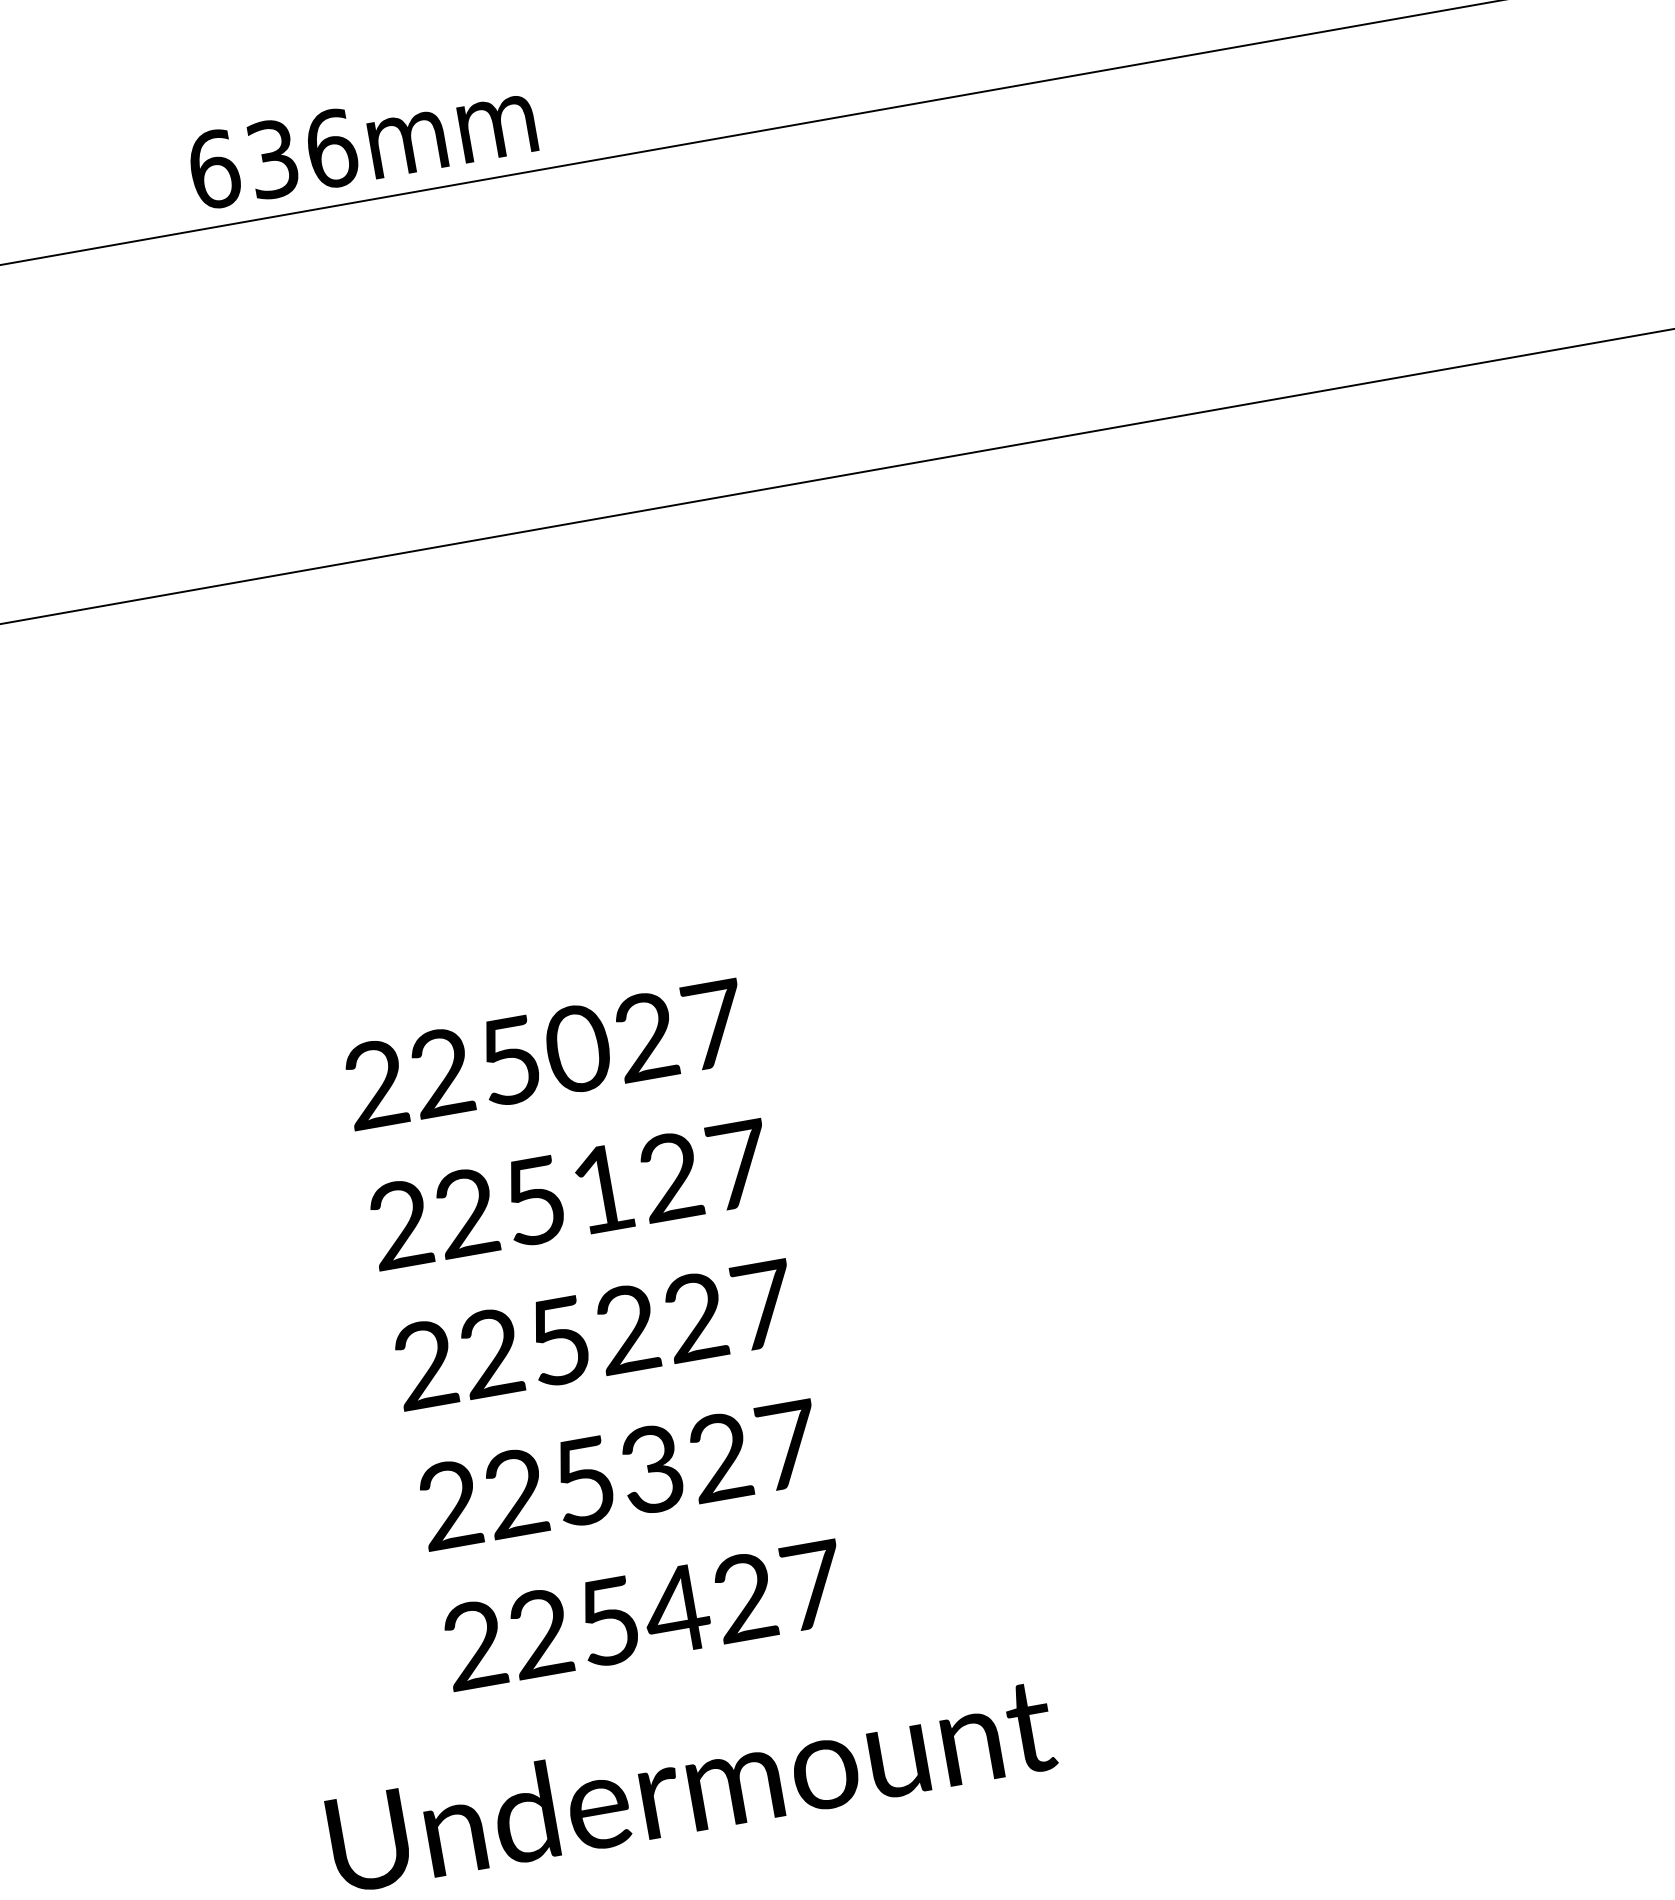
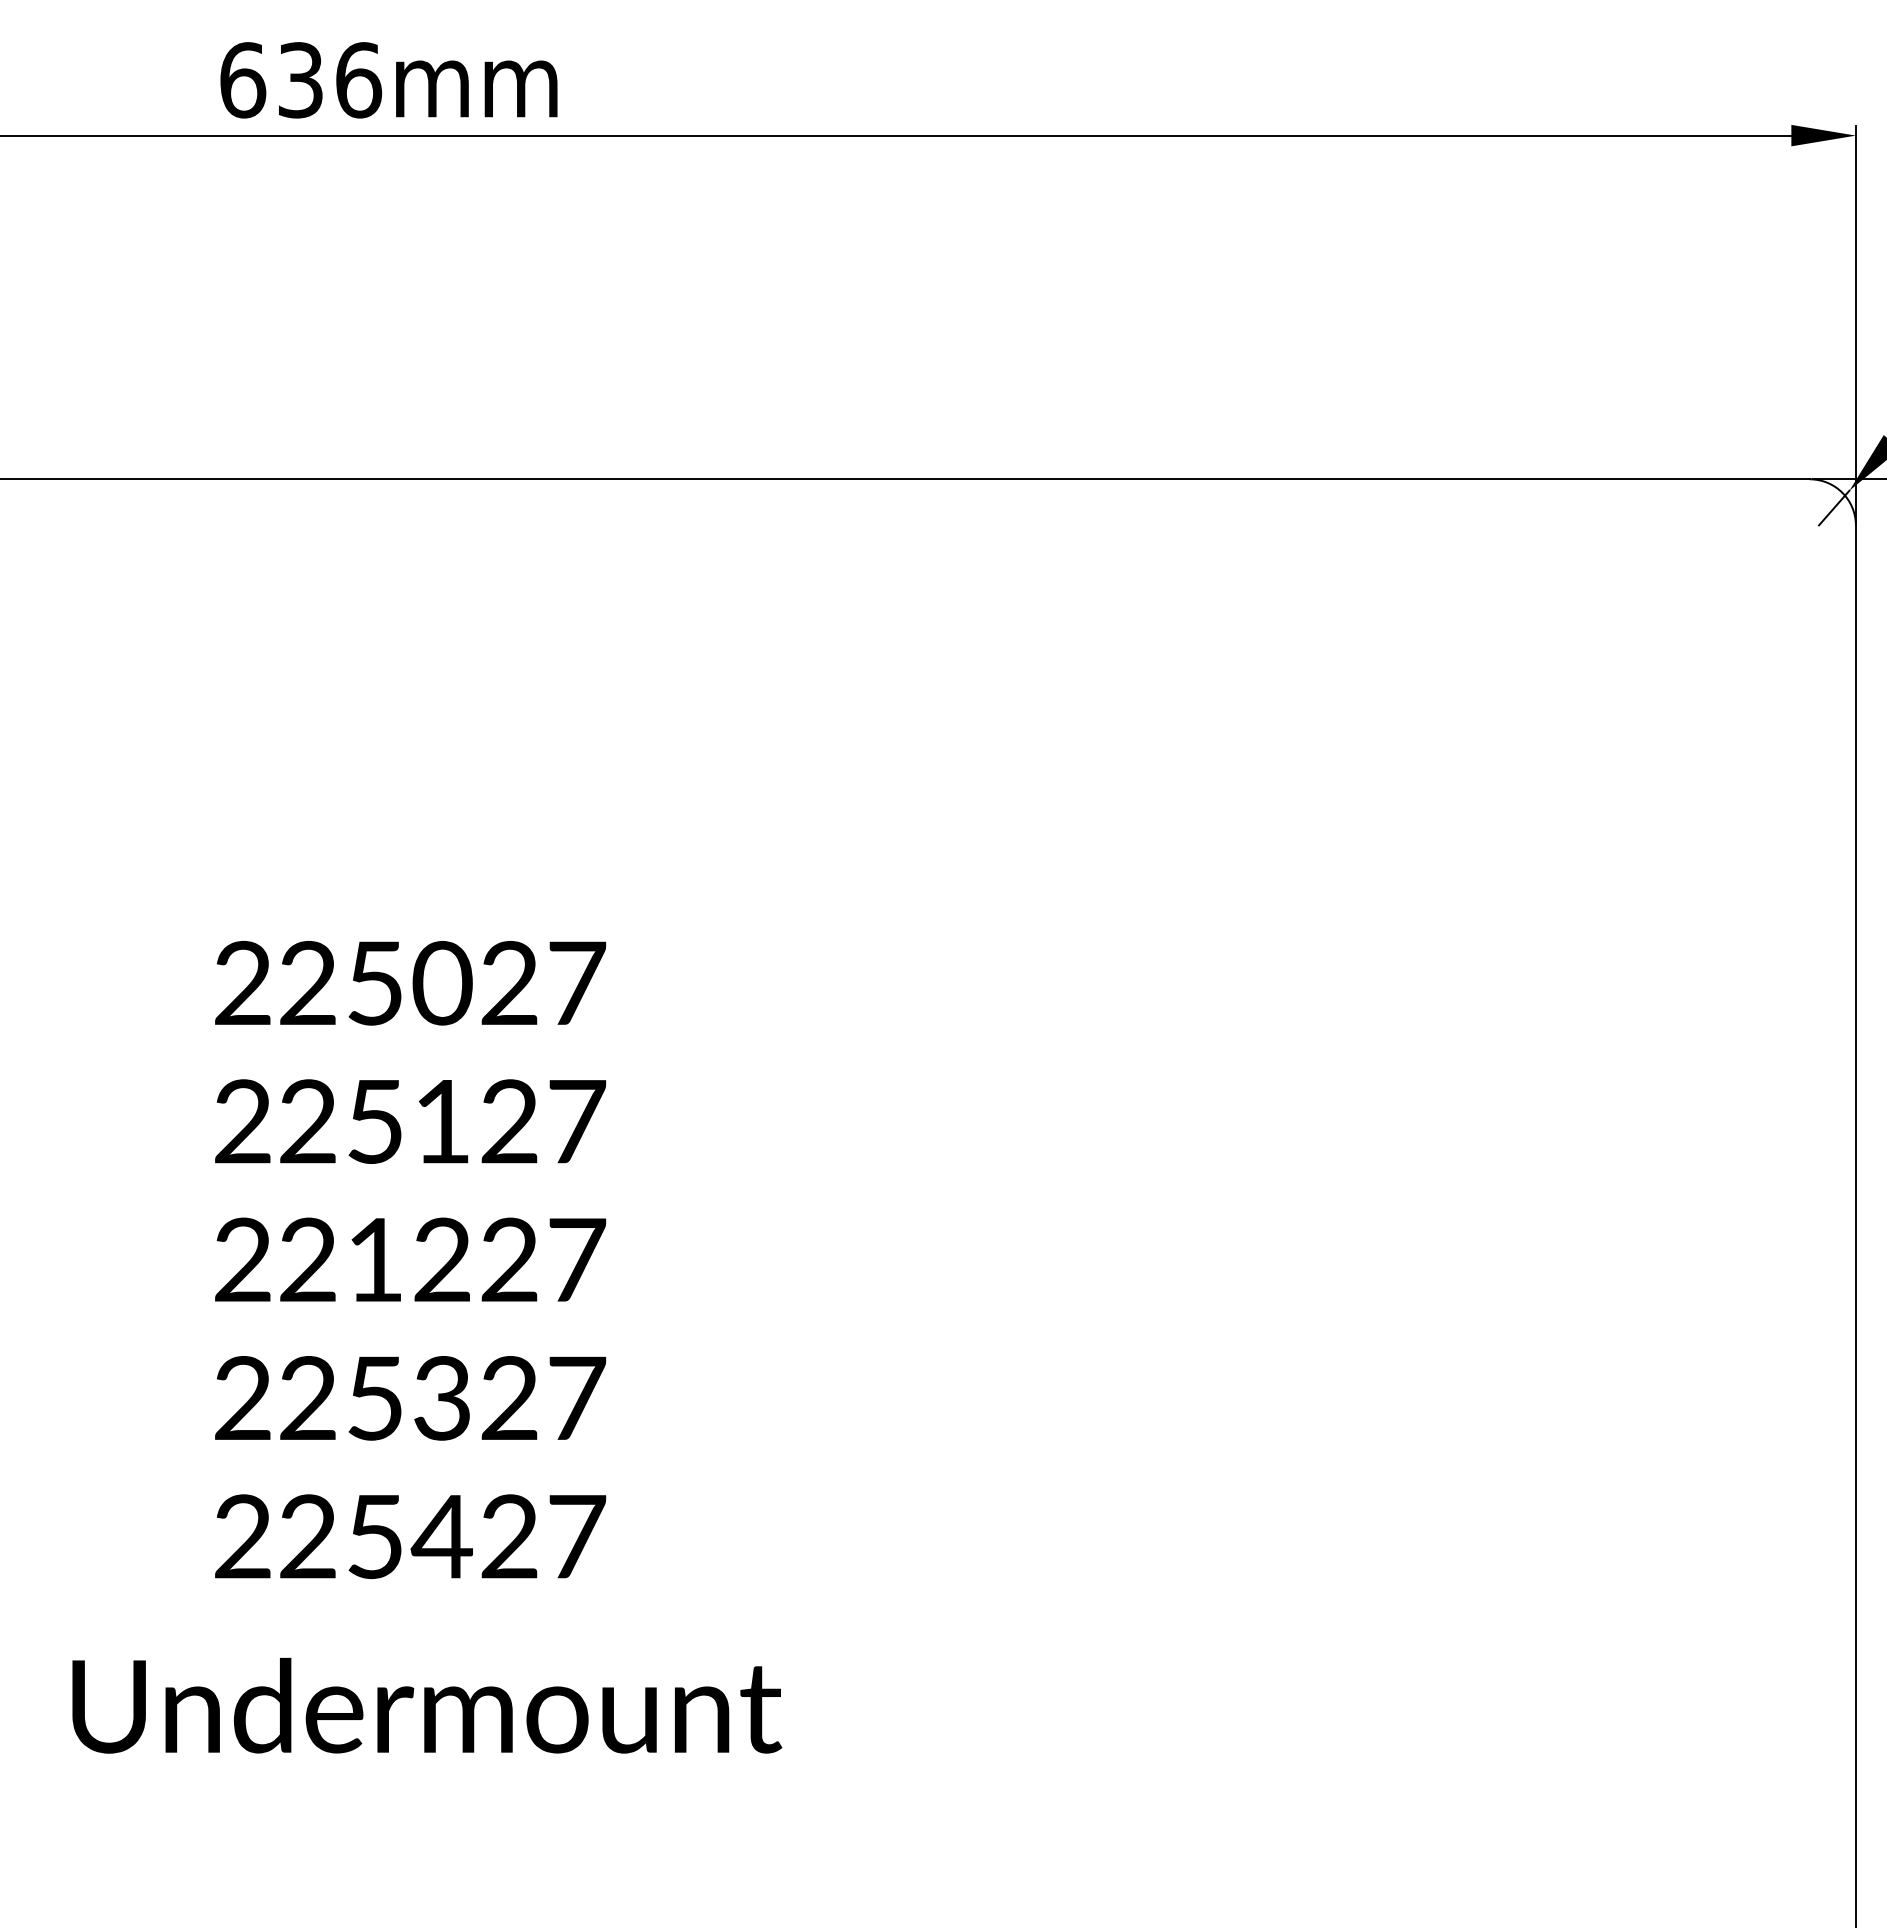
text: (558, 1341) -> (374, 1260), 25227 -> 21227

